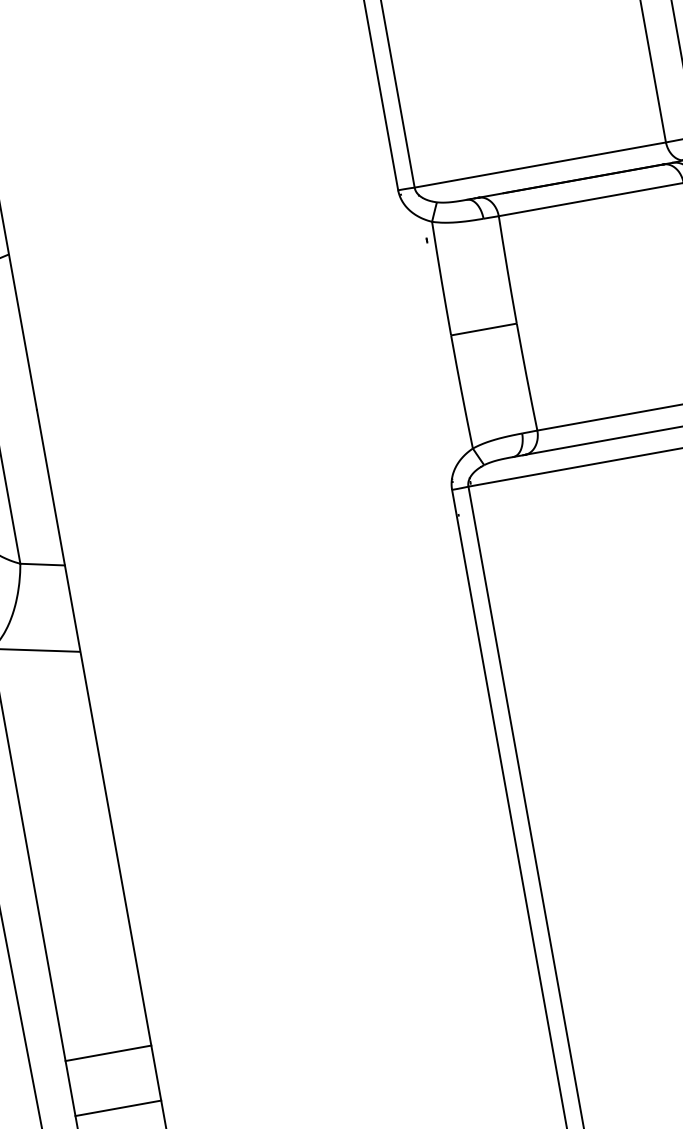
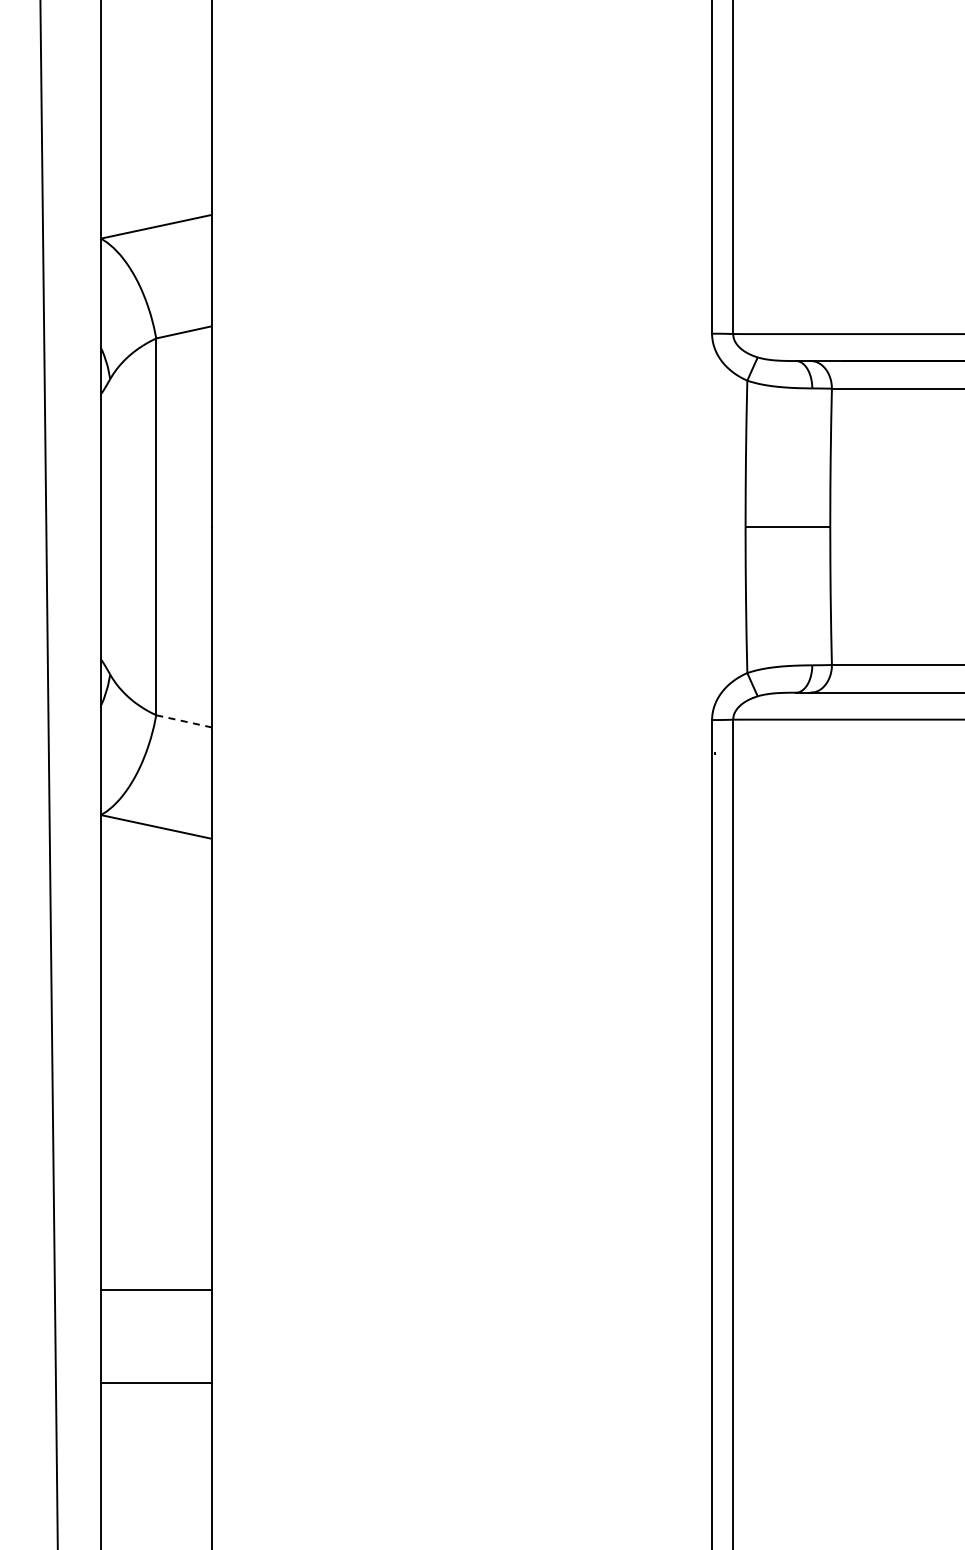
line: (43, 564) -> (184, 721), solid -> dashed
line: (108, 1053) -> (156, 1290), moved
line: (118, 1108) -> (156, 1383), moved

